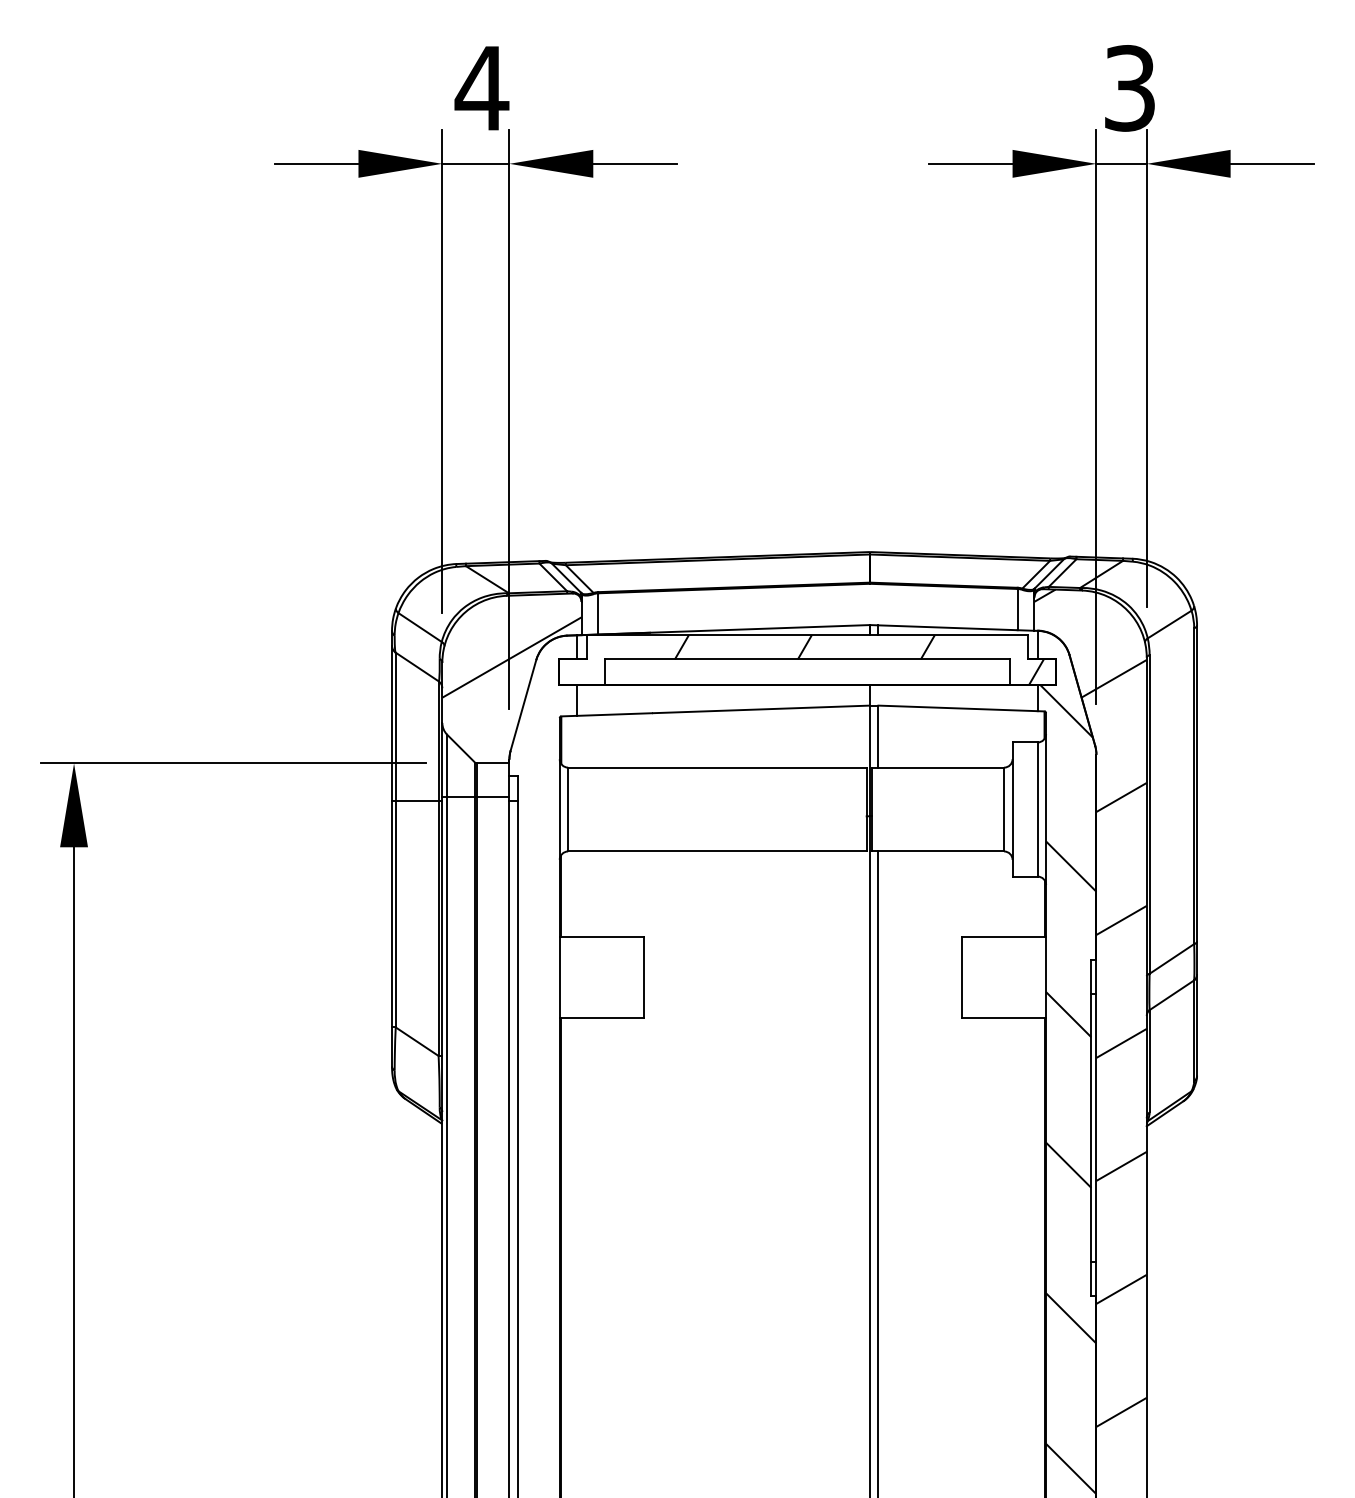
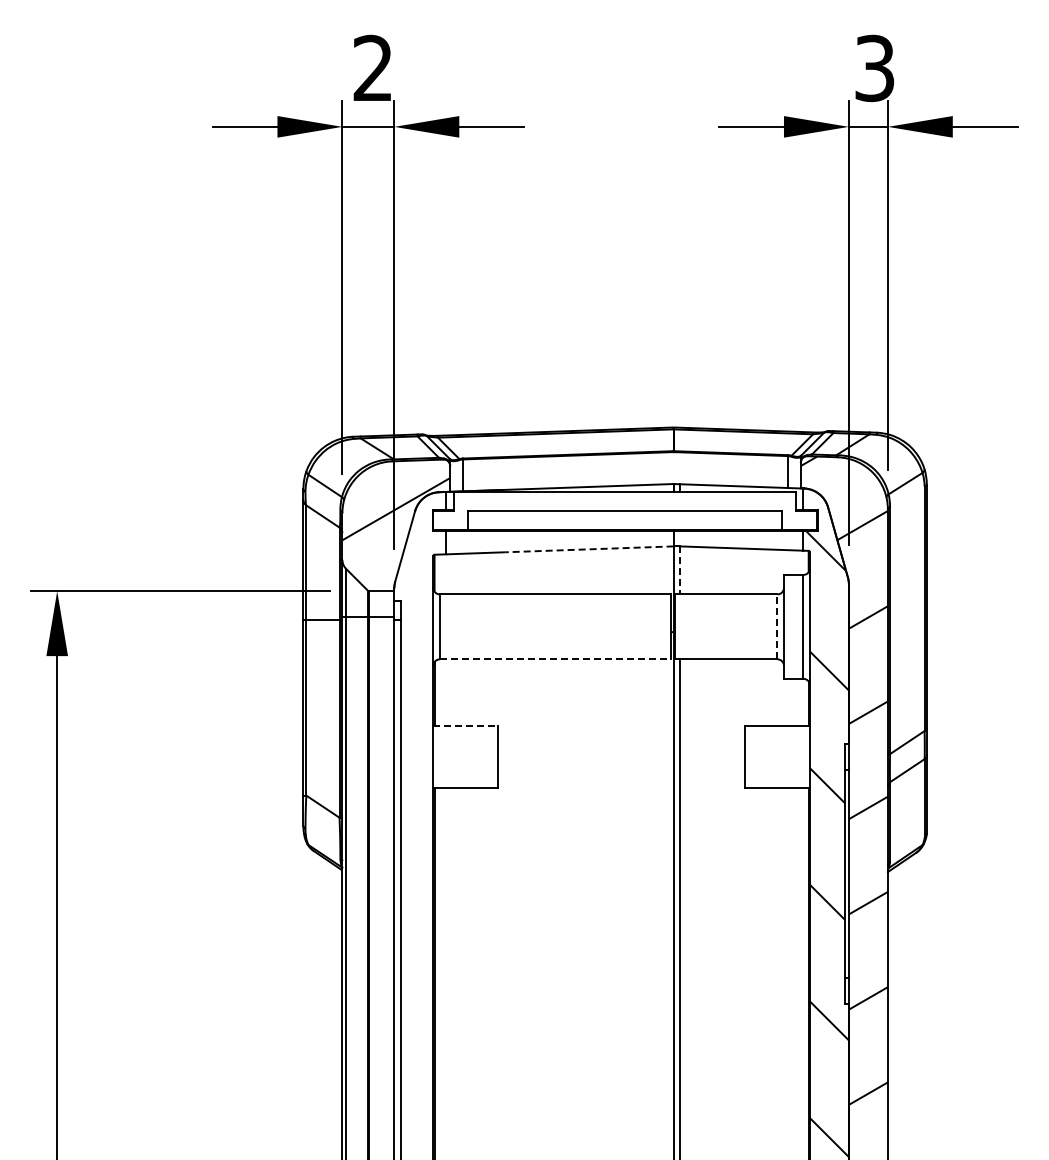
text: (481, 87) -> (372, 67), 4 -> 2
hatch: (859, 659) -> (665, 510), removed
line: (761, 709) -> (589, 549), solid -> dashed
line: (878, 736) -> (680, 570), solid -> dashed
line: (1004, 809) -> (777, 626), solid -> dashed
line: (717, 851) -> (555, 659), solid -> dashed
line: (602, 936) -> (466, 725), solid -> dashed

